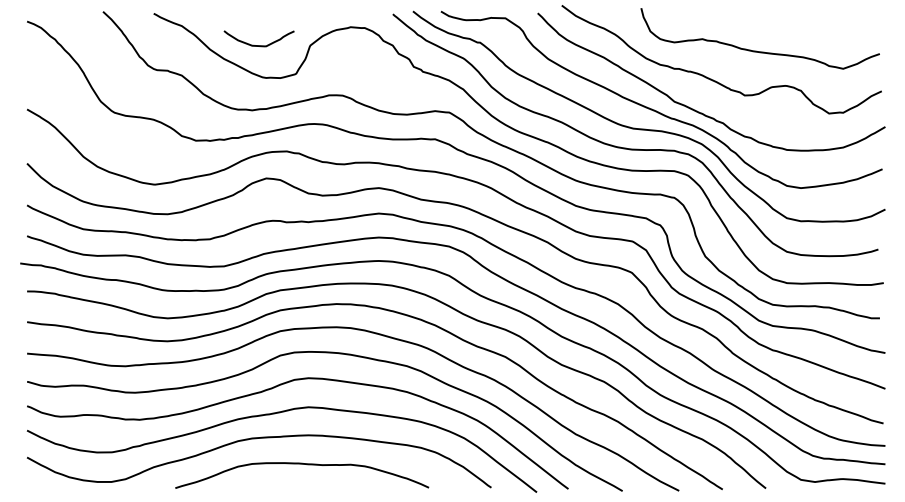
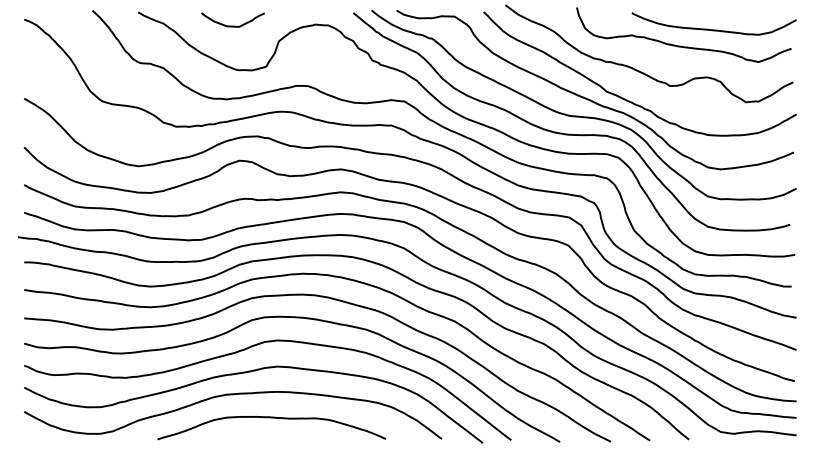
curve: (793, 32) -> (713, 29), added
curve: (258, 44) -> (232, 25), moved

